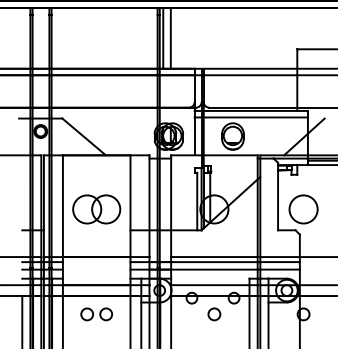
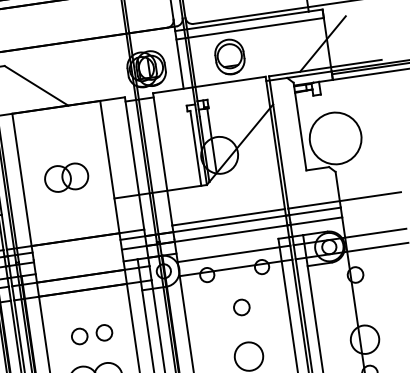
part: (96, 209) -> (66, 177), size x0.7
circle: (303, 209) -> (335, 138), size x1.4
part: (96, 314) -> (91, 334), moved
circle: (214, 314) -> (241, 307), moved

